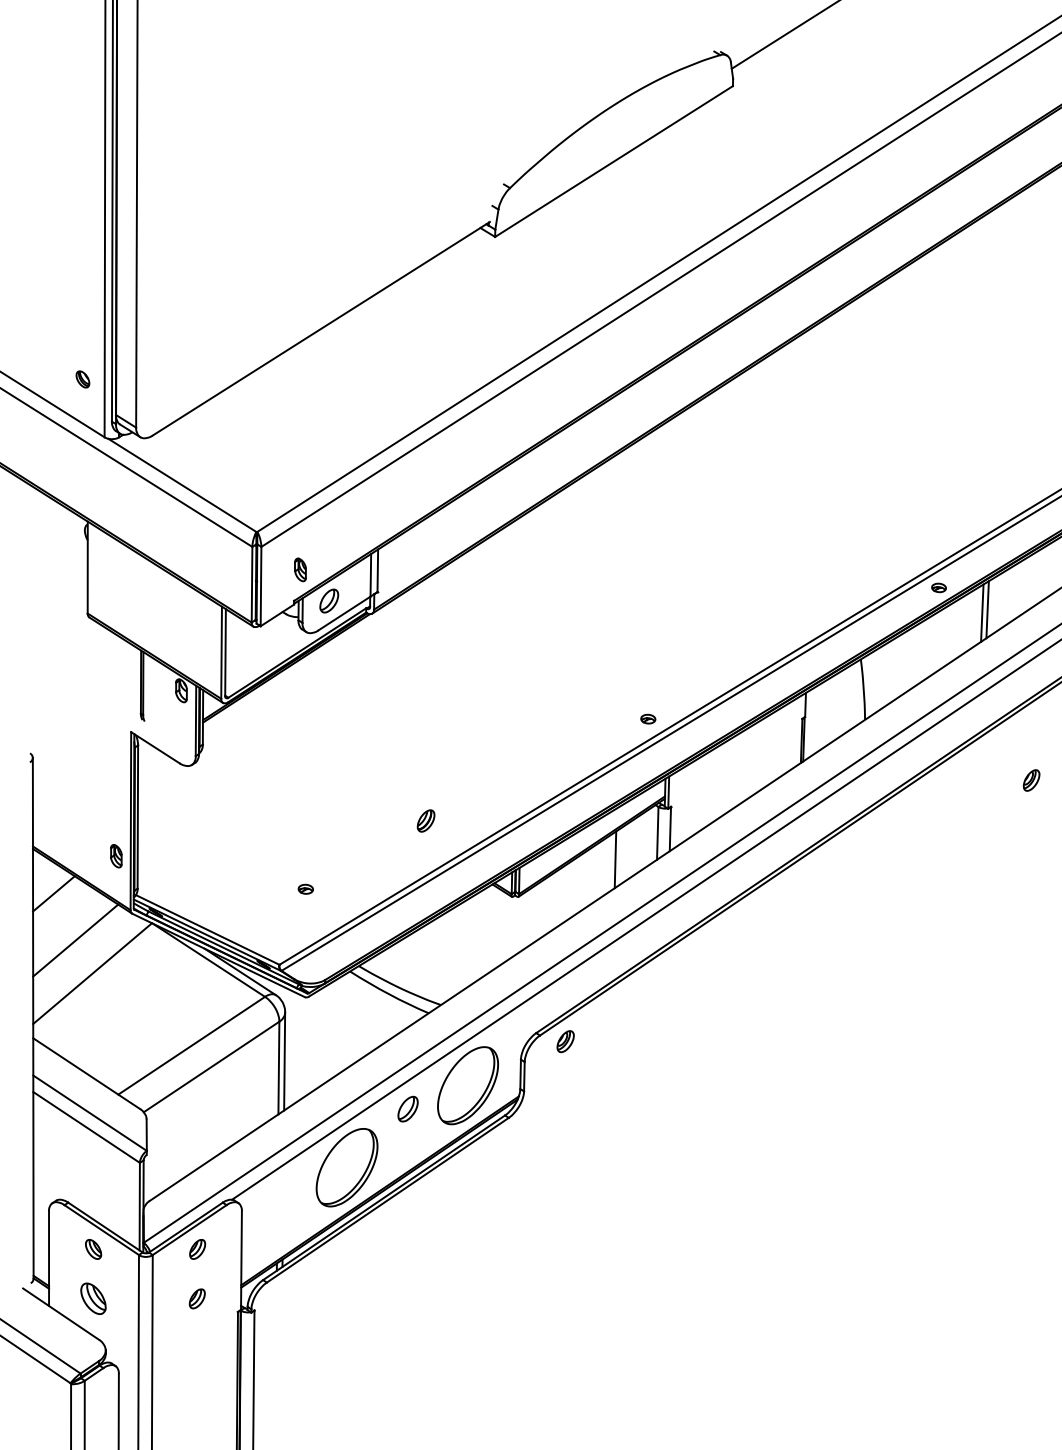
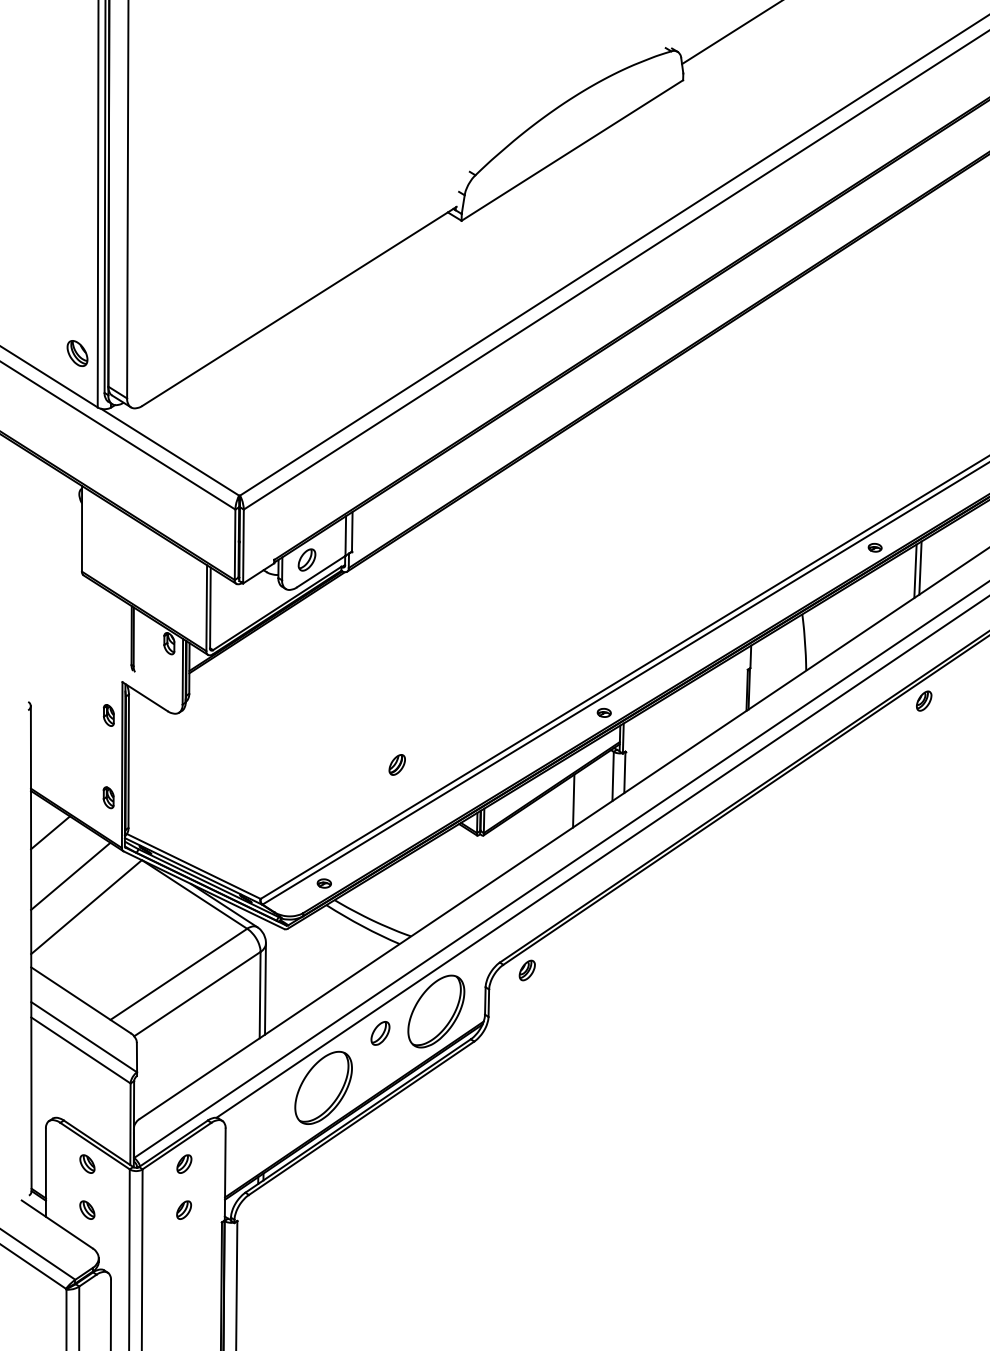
part: (82, 379) -> (77, 353), size x1.67
part: (300, 569) -> (108, 715), moved
part: (648, 718) -> (604, 712), moved
part: (1031, 780) -> (924, 701), moved
part: (305, 888) -> (324, 882), moved
part: (93, 1298) -> (87, 1209), size x0.62

